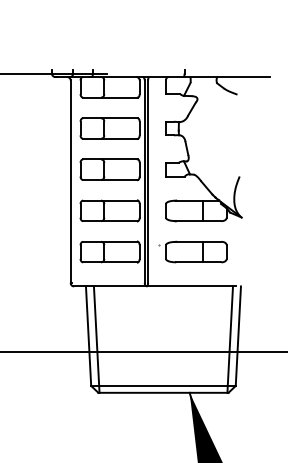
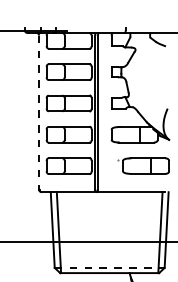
line: (70, 182) -> (39, 113), solid -> dashed
part: (192, 251) -> (143, 165), moved
line: (163, 385) -> (109, 267), solid -> dashed

